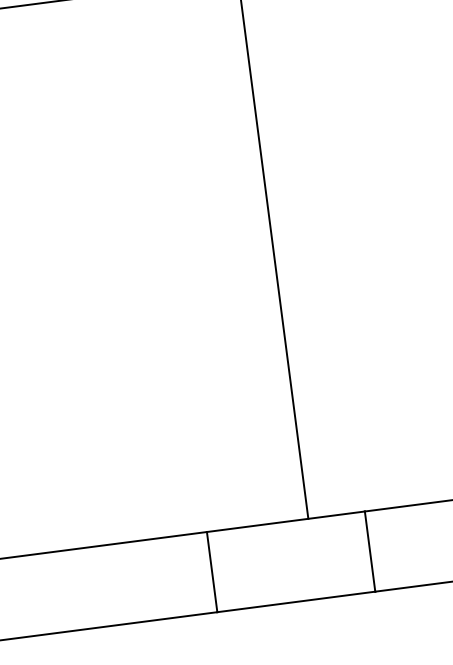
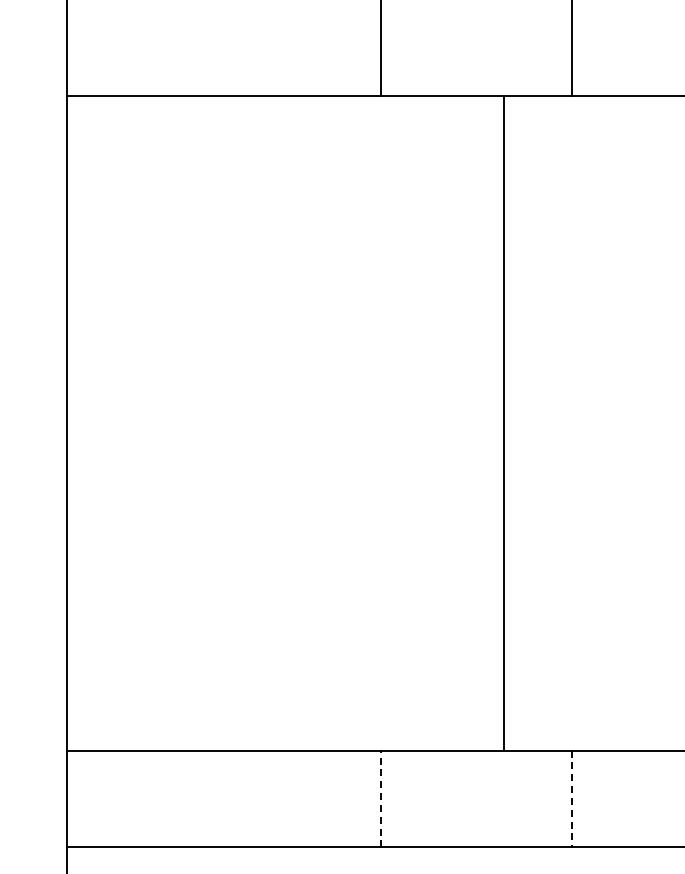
line: (370, 551) -> (572, 799), solid -> dashed
line: (212, 571) -> (381, 798), solid -> dashed

